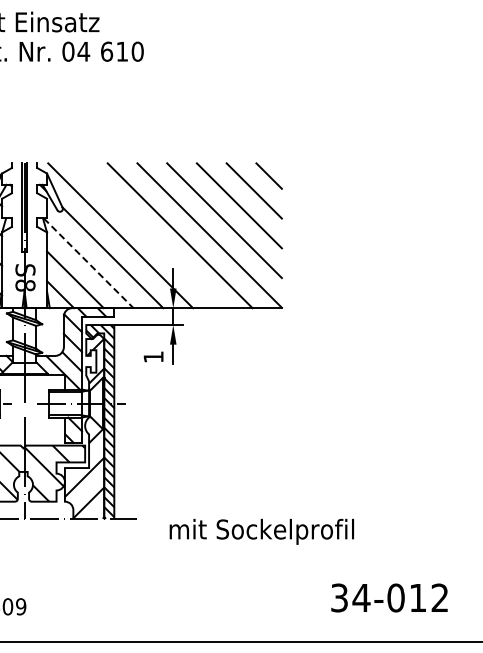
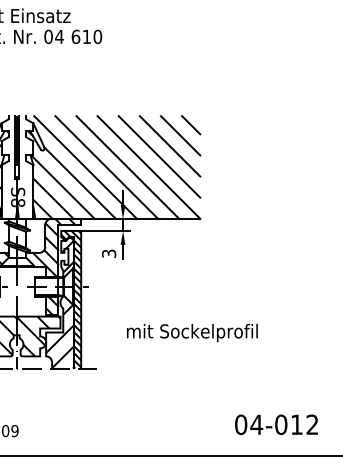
line: (149, 235) -> (106, 167), added
line: (89, 263) -> (63, 187), dashed -> solid
text: (153, 356) -> (109, 253), 1 -> 3
text: (261, 531) -> (192, 332), moved
text: (339, 597) -> (241, 424), 34-012 -> 04-012

